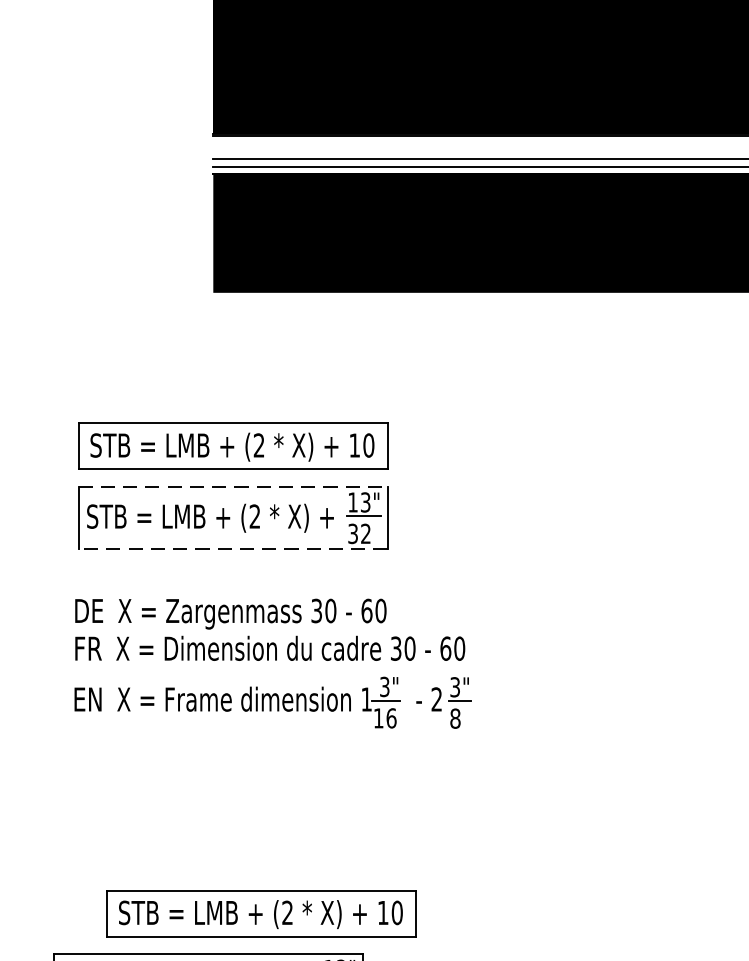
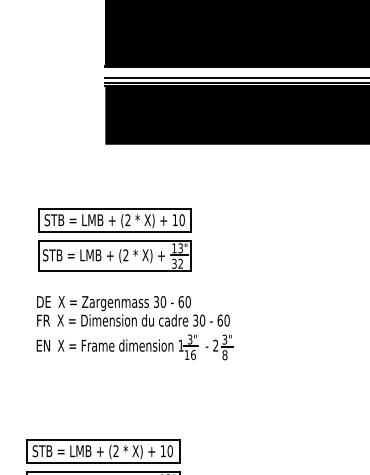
line: (233, 486) -> (115, 240), dashed -> solid
line: (231, 549) -> (114, 271), dashed -> solid
part: (262, 913) -> (103, 451), moved

